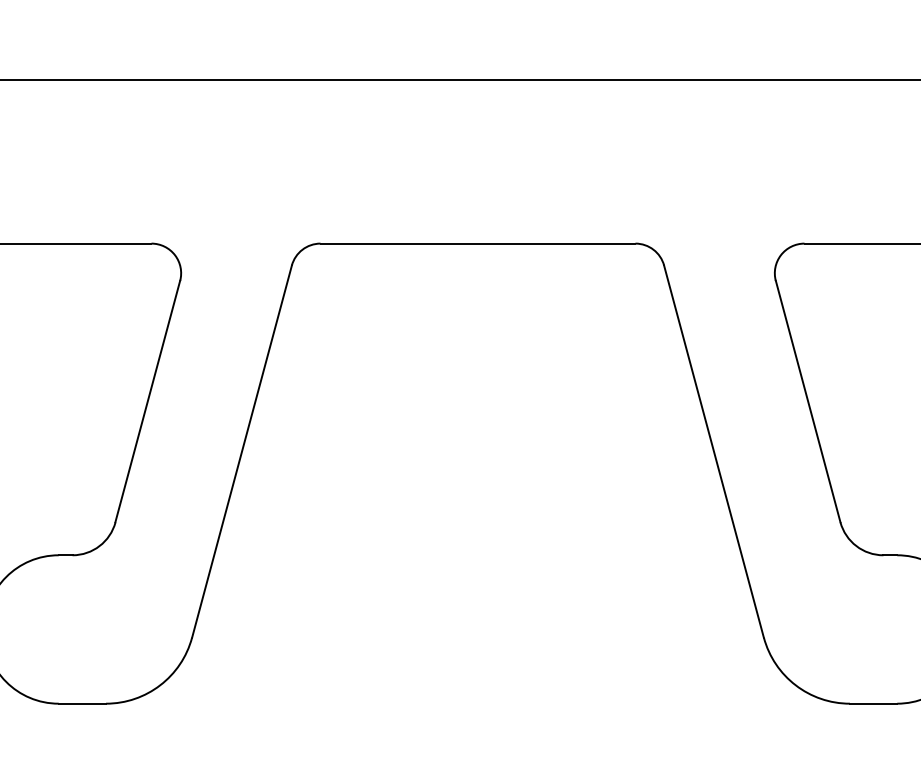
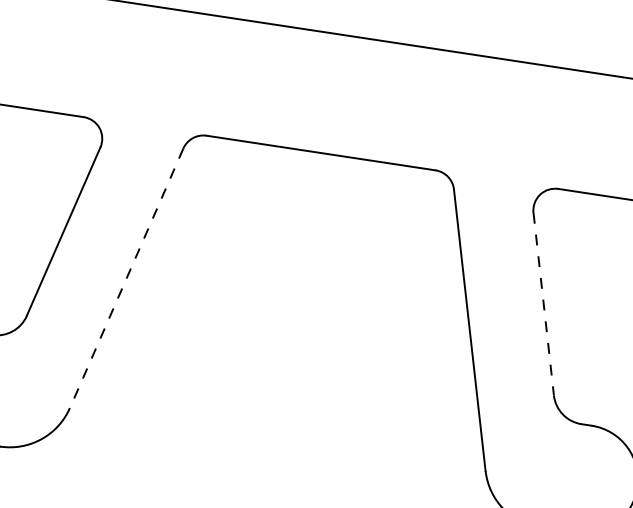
line: (808, 401) -> (543, 304), solid -> dashed
line: (242, 451) -> (127, 278), solid -> dashed

